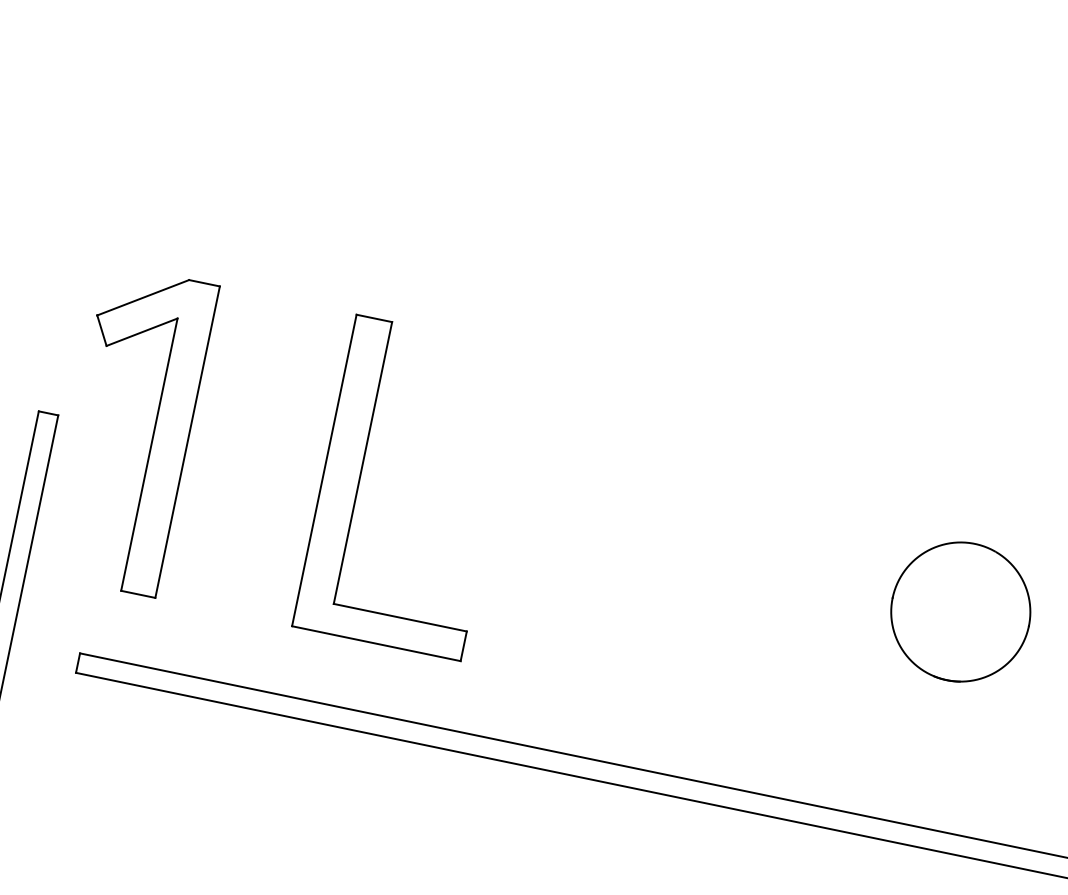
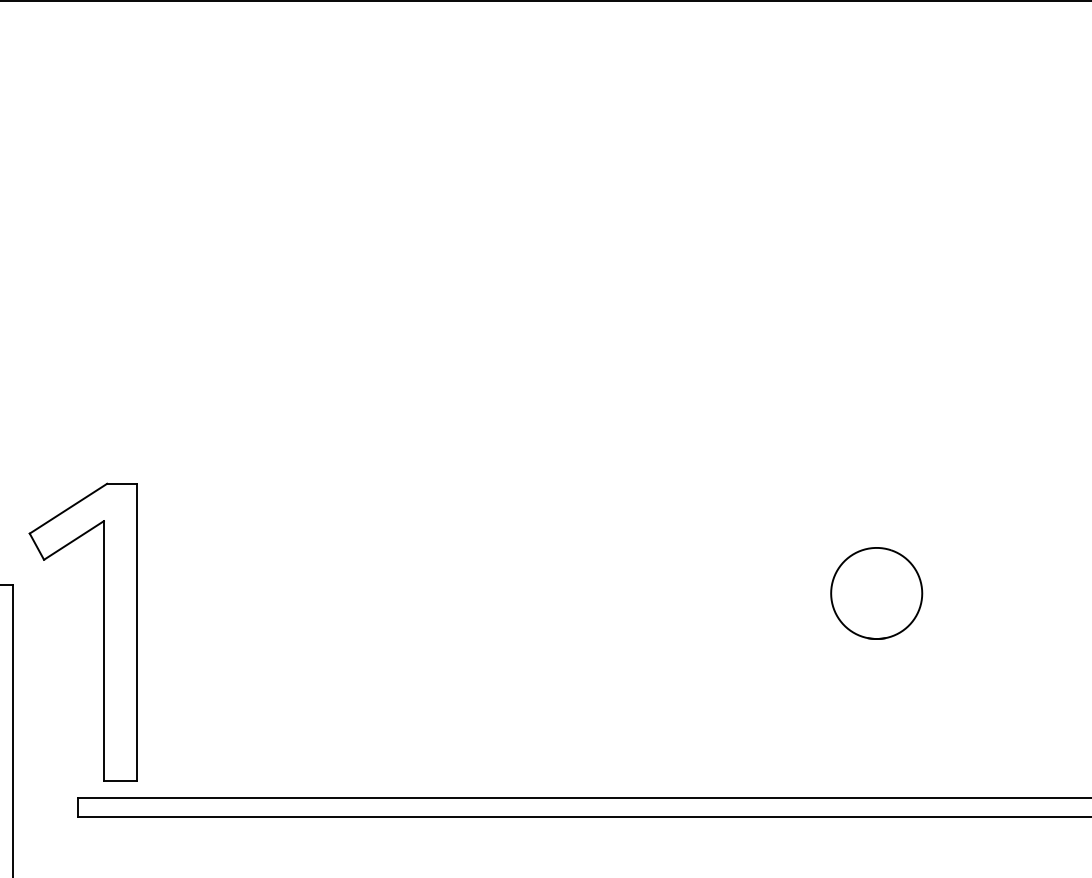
part: (153, 433) -> (103, 631), moved
part: (360, 477) -> (301, 584), removed
part: (960, 612) -> (876, 593), size x0.7

